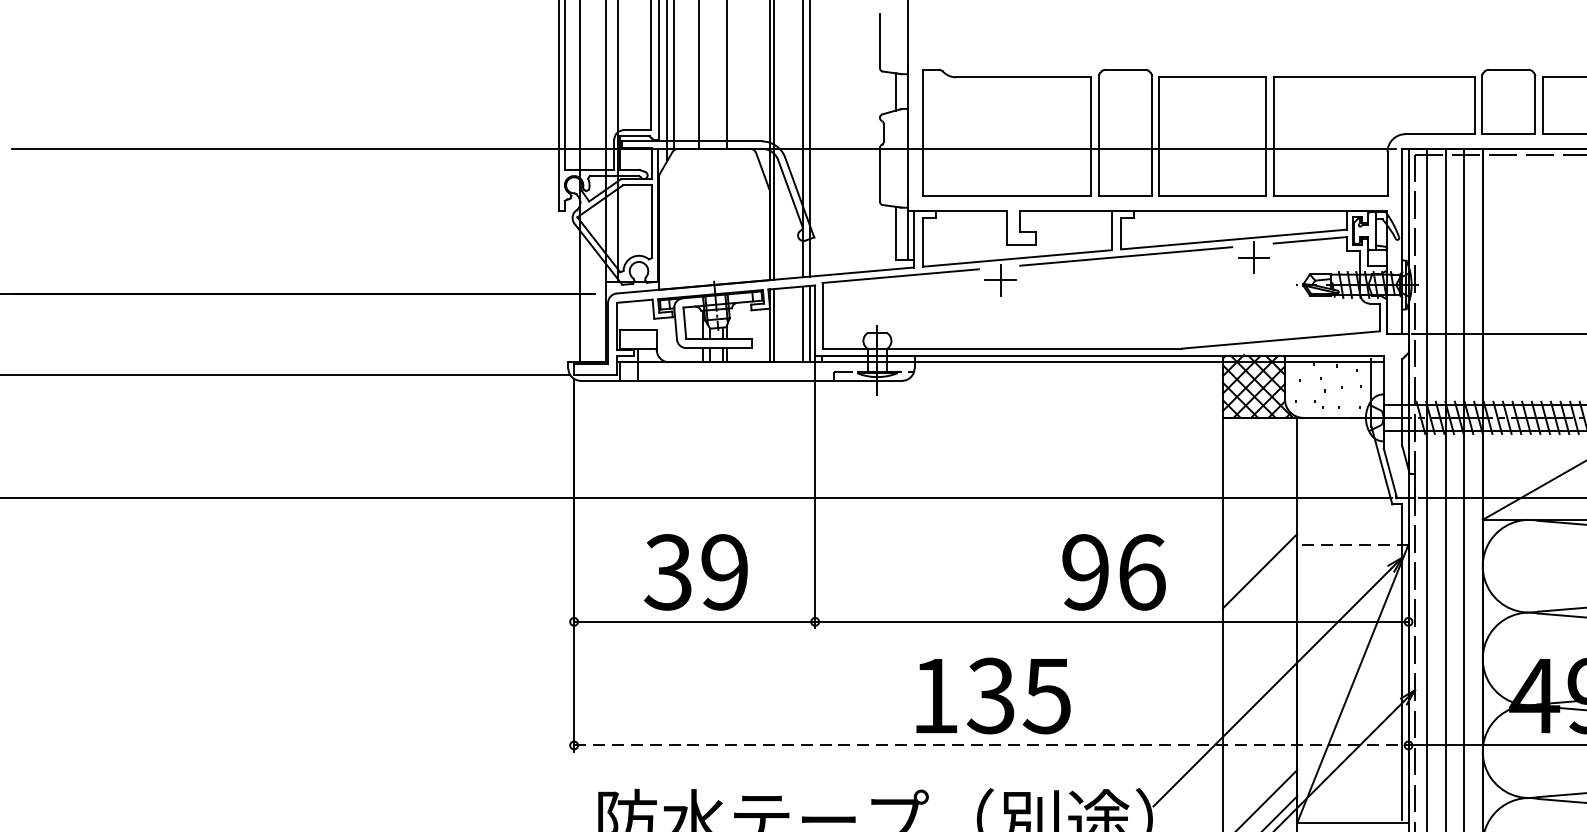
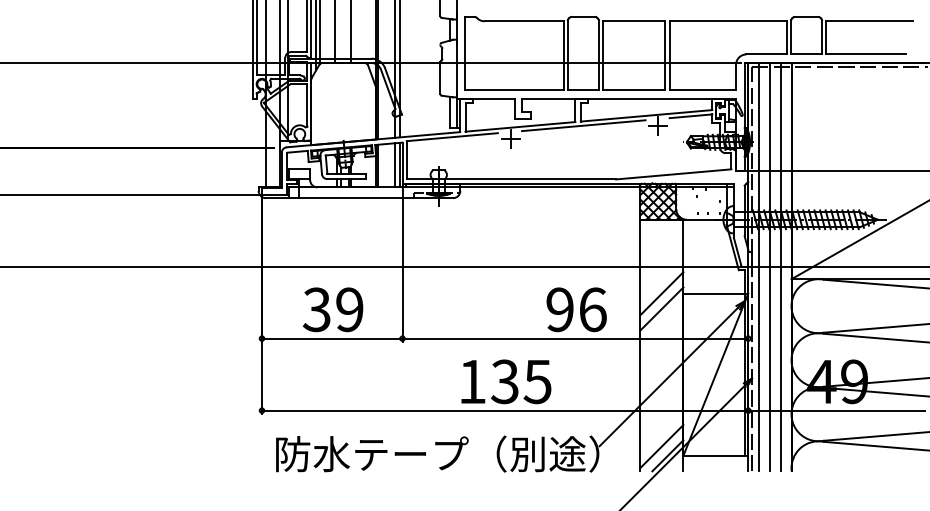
line: (1259, 544) -> (661, 293), added
line: (1352, 544) -> (715, 293), dashed -> solid
line: (991, 745) -> (505, 410), dashed -> solid

